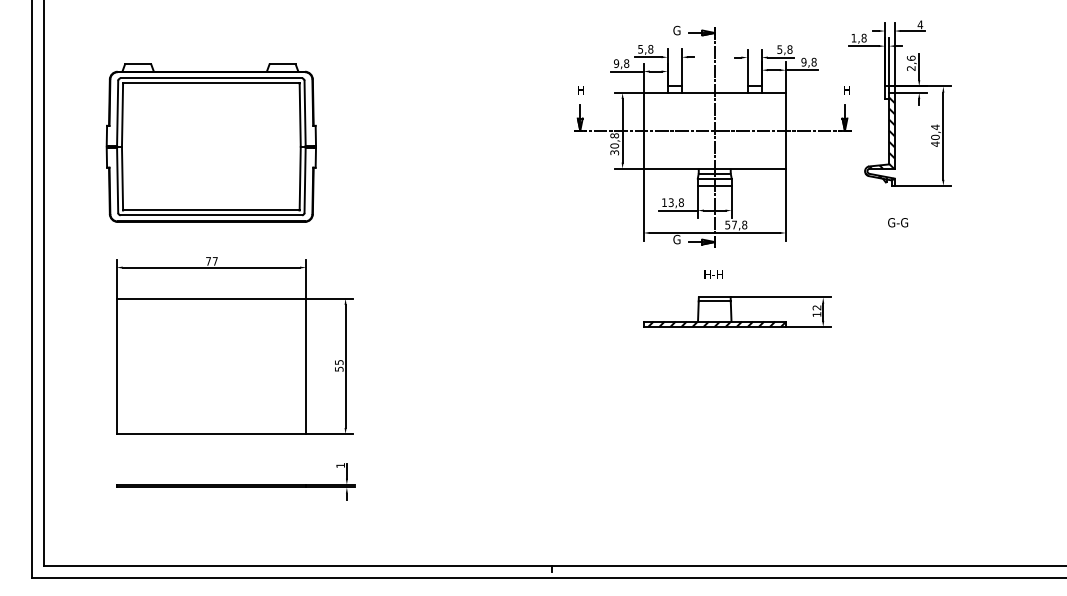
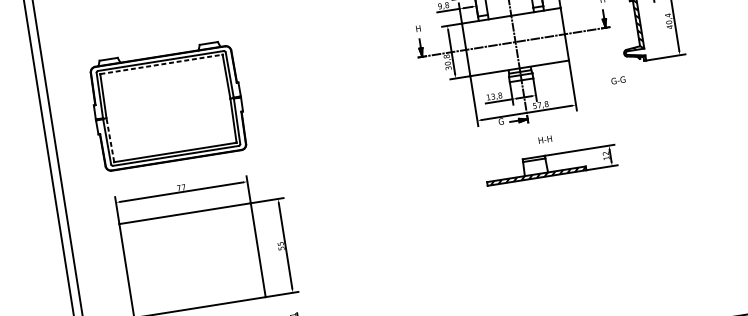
line: (211, 83) -> (161, 64), solid -> dashed
line: (122, 178) -> (110, 140), solid -> dashed
text: (898, 222) -> (618, 80), moved
text: (713, 274) -> (544, 139), moved

